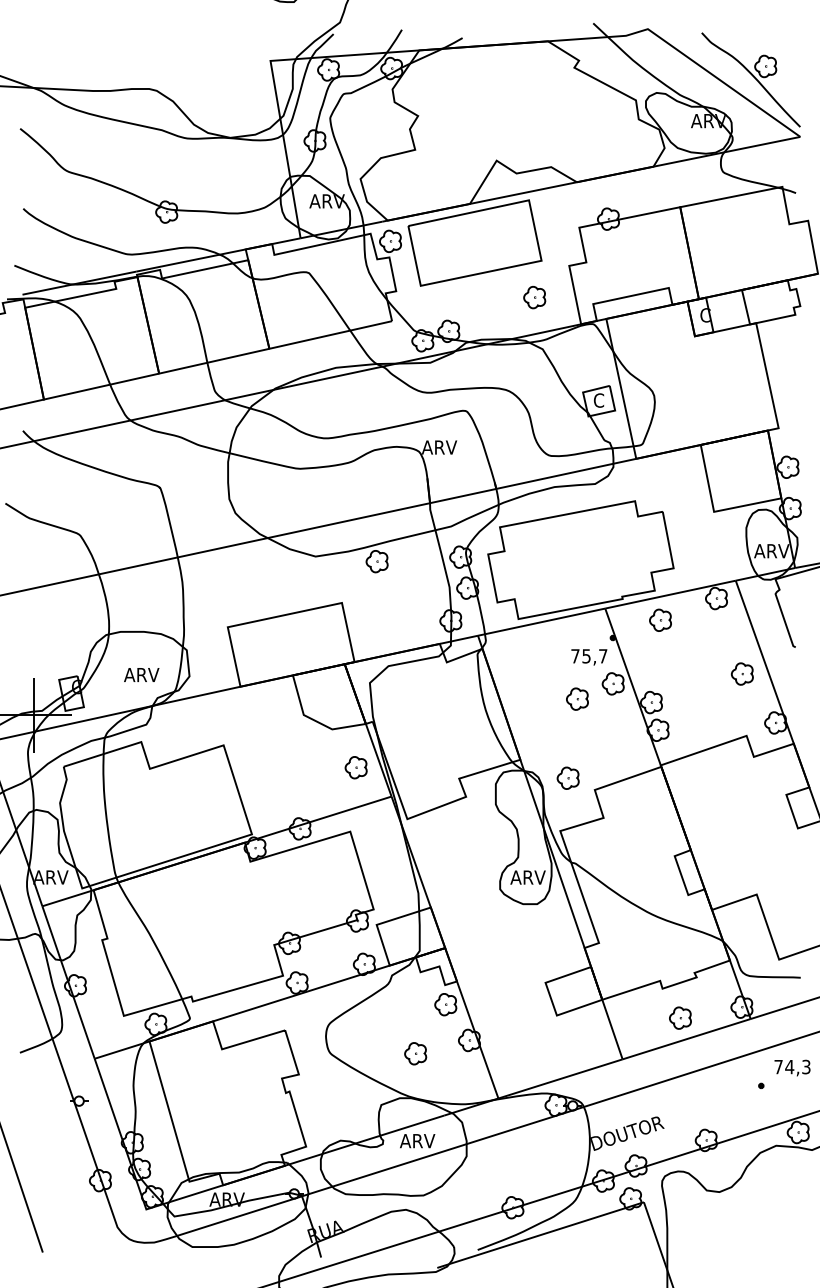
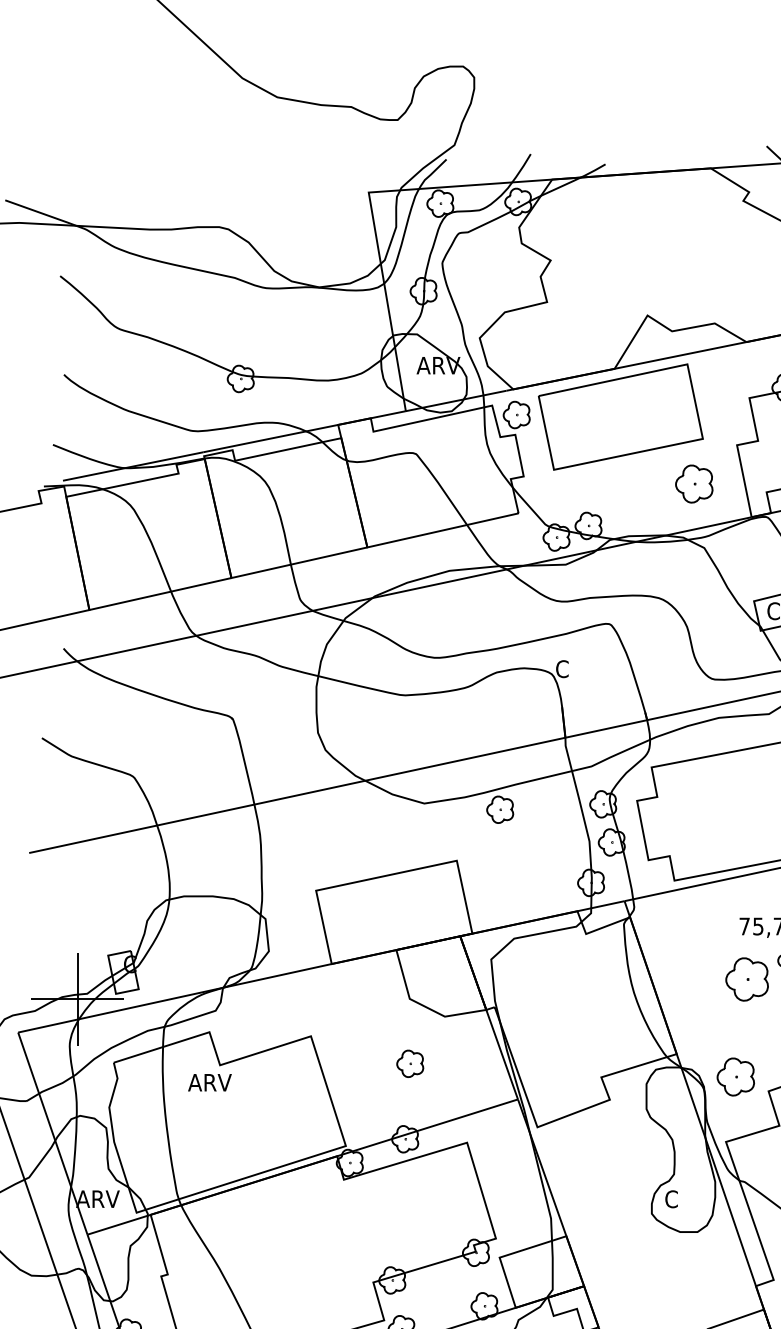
part: (534, 297) -> (694, 484), size x1.4
text: (439, 447) -> (577, 669), ARV -> C
text: (141, 674) -> (209, 1082), moved
part: (577, 698) -> (747, 978), size x1.6
part: (355, 767) -> (409, 1063), moved
part: (567, 777) -> (734, 1075), size x1.4
text: (527, 877) -> (685, 1199), ARV -> C

